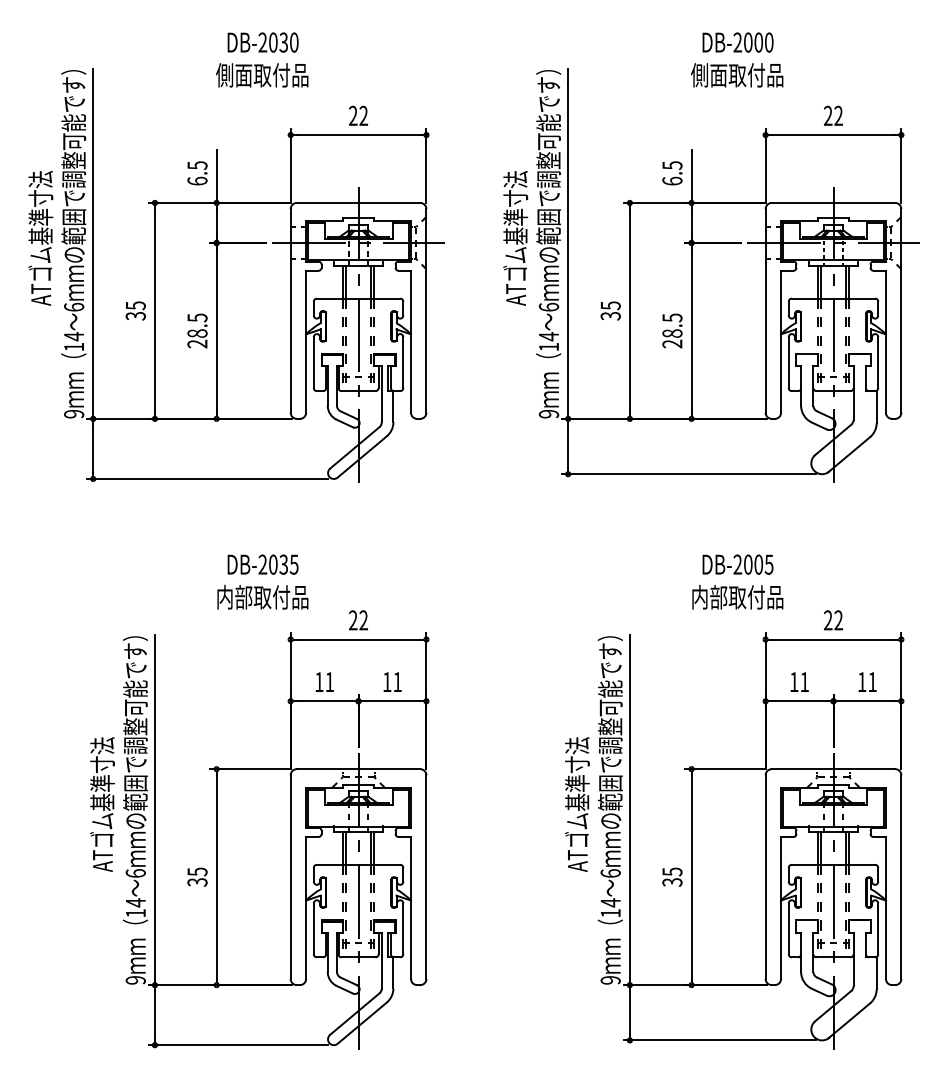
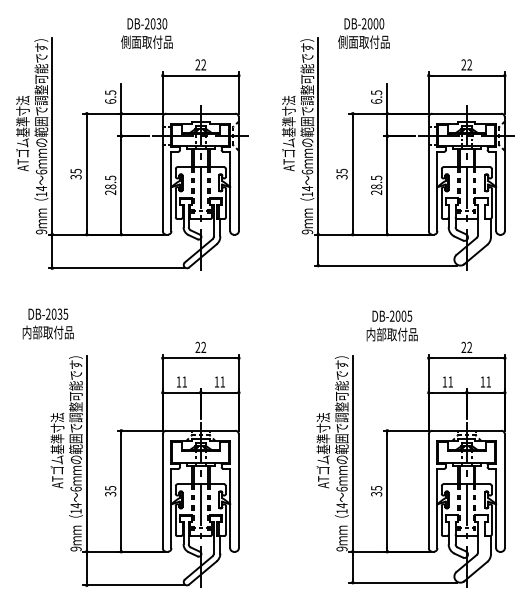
text: (736, 59) -> (363, 33), moved
text: (261, 581) -> (47, 323), moved
text: (736, 581) -> (391, 325), moved

